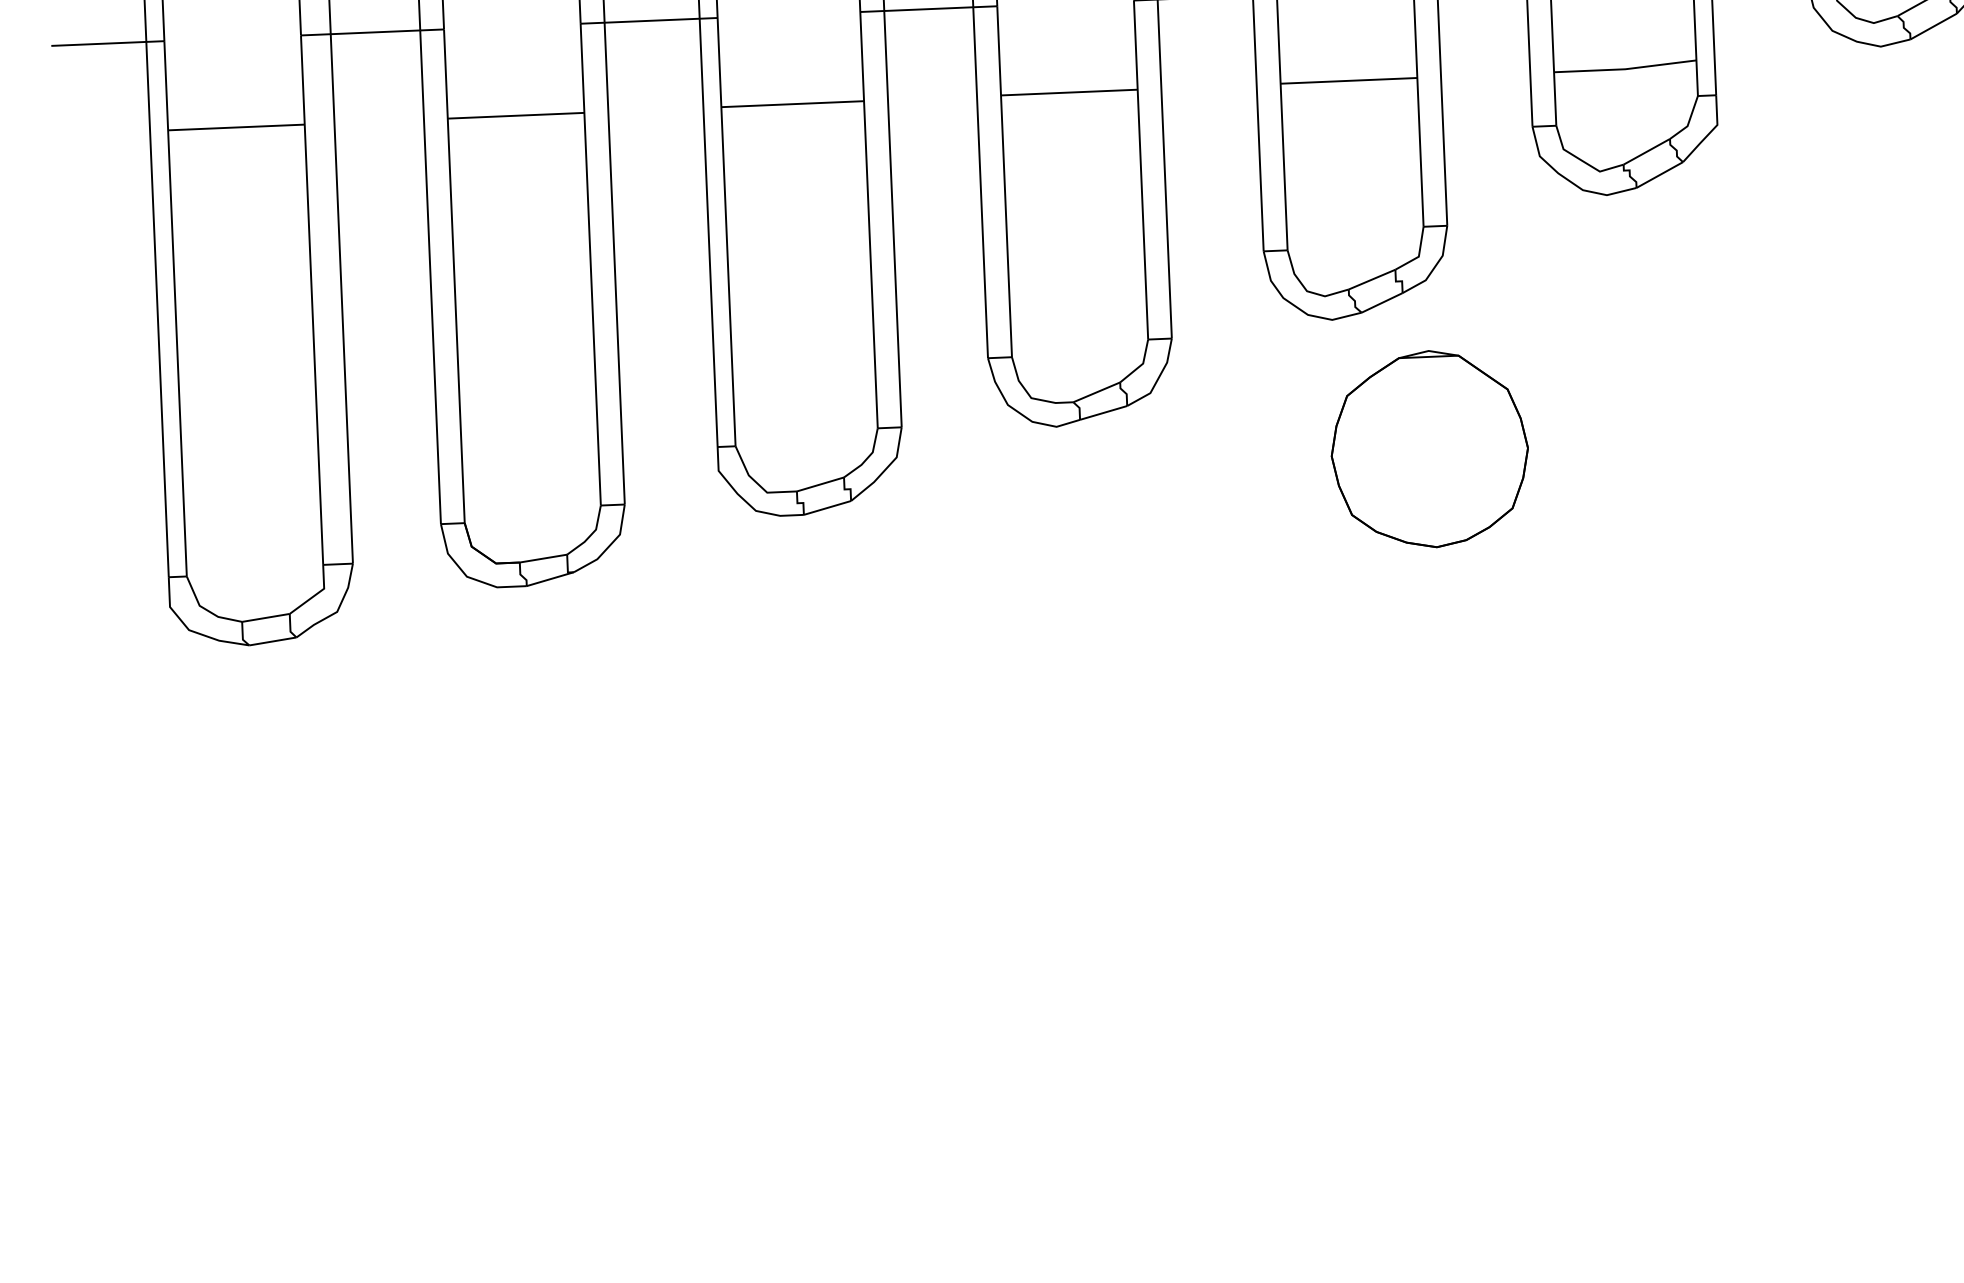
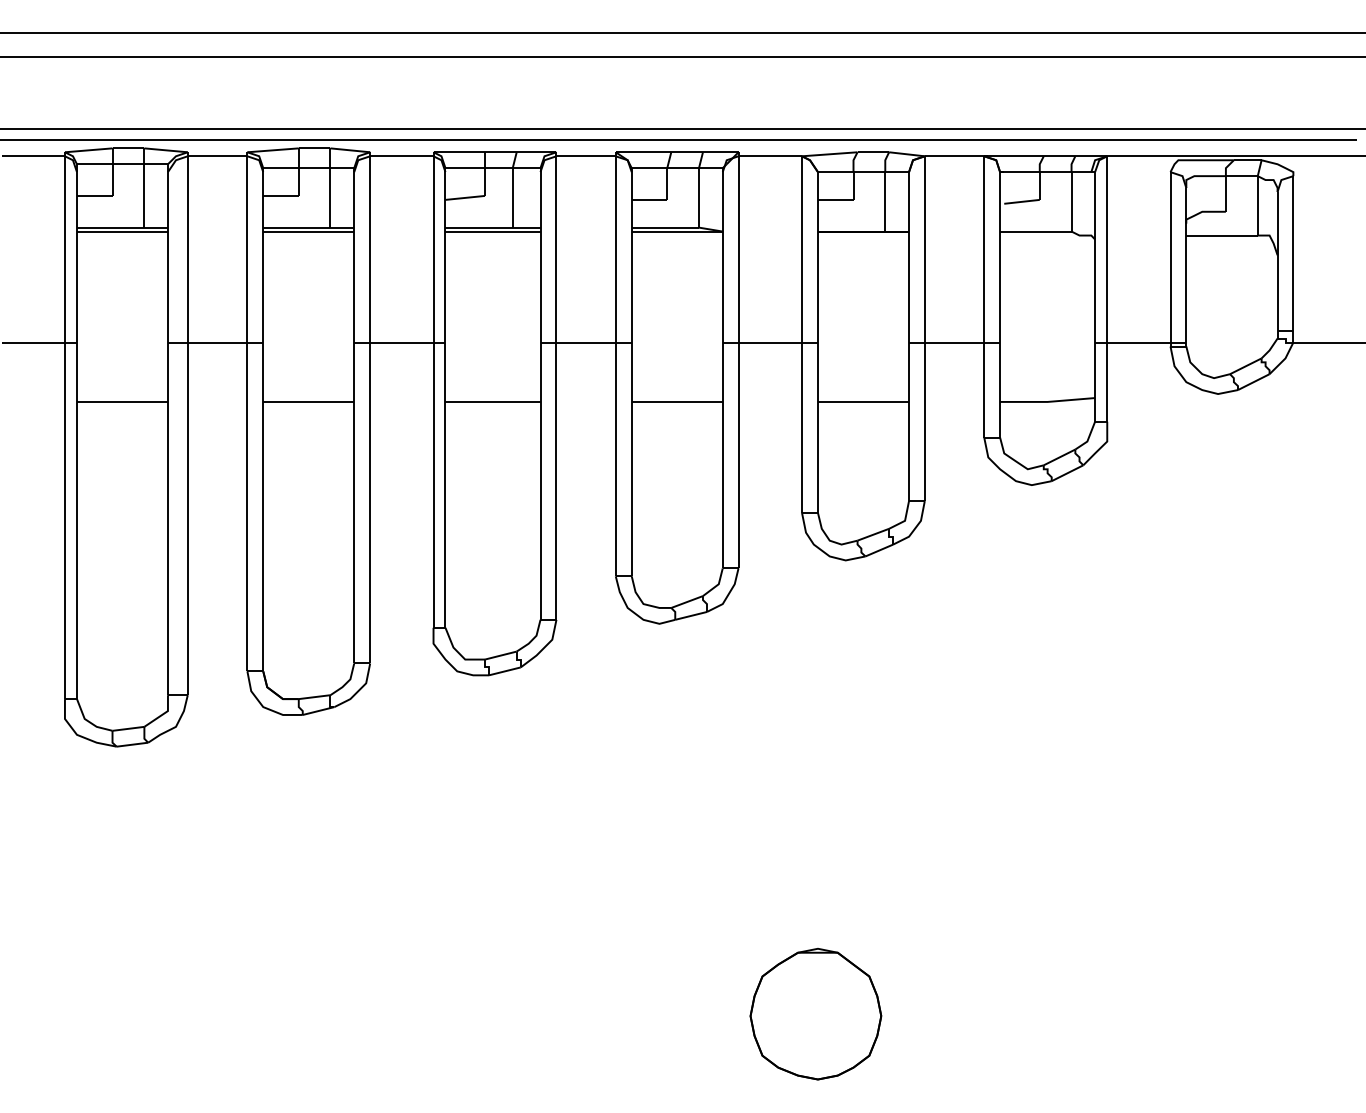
part: (1429, 449) -> (815, 1014), moved

